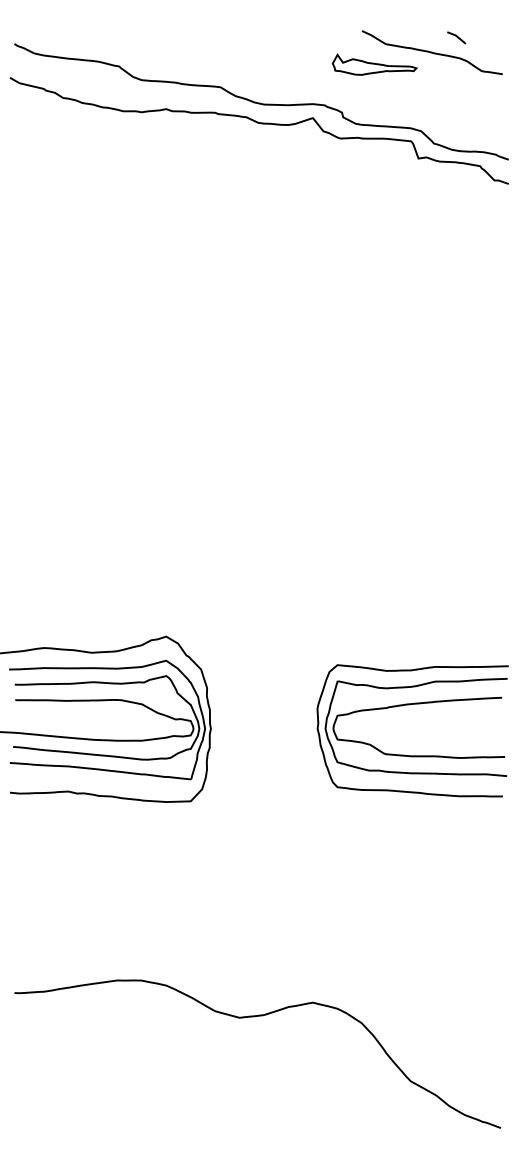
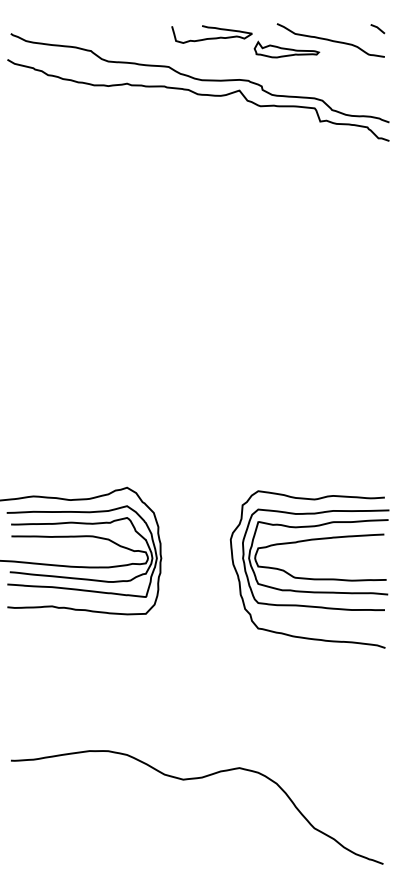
line: (456, 37) -> (377, 28), moved
curve: (276, 49) -> (211, 38), added
curve: (390, 830) -> (298, 636), added

